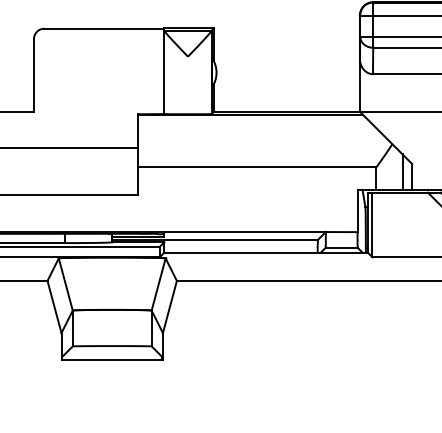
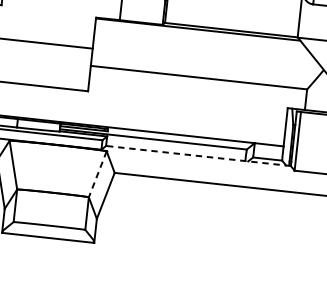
line: (266, 252) -> (198, 155), solid -> dashed
line: (158, 284) -> (97, 174), solid -> dashed

